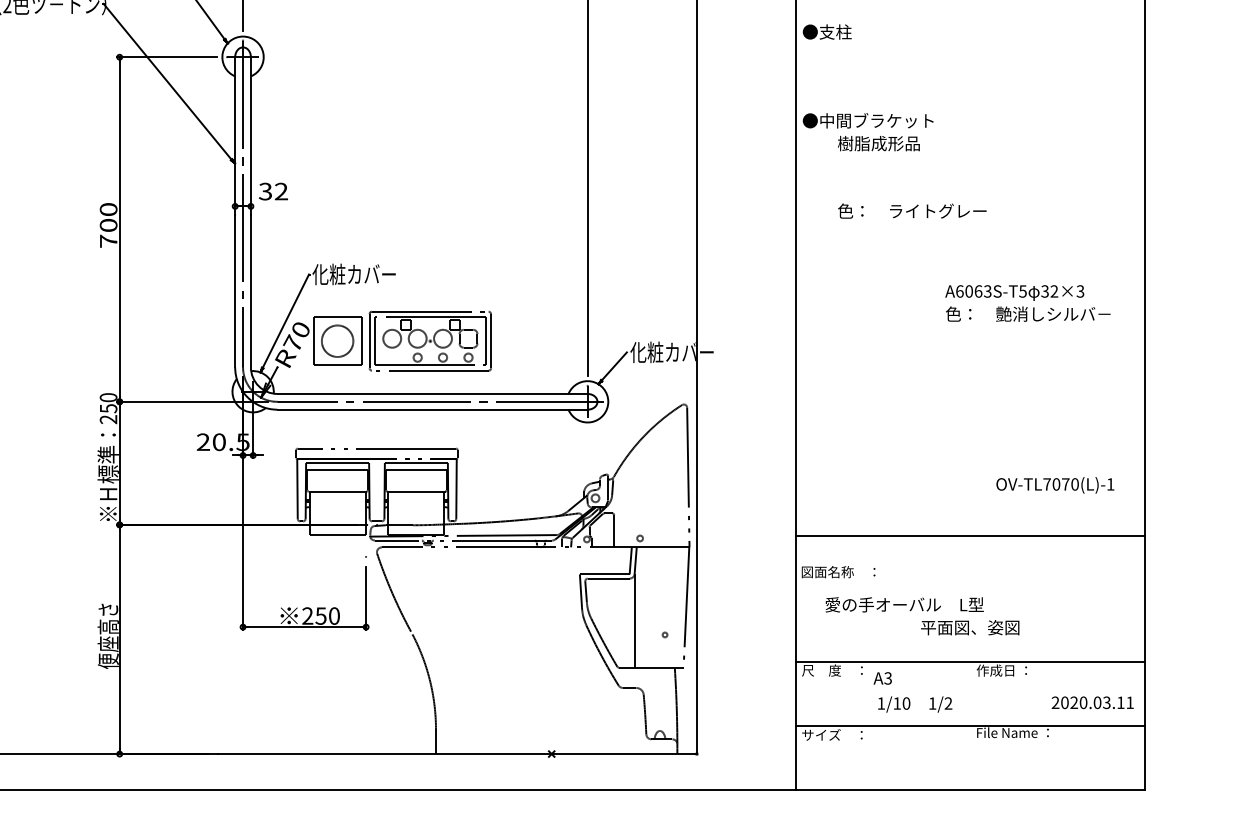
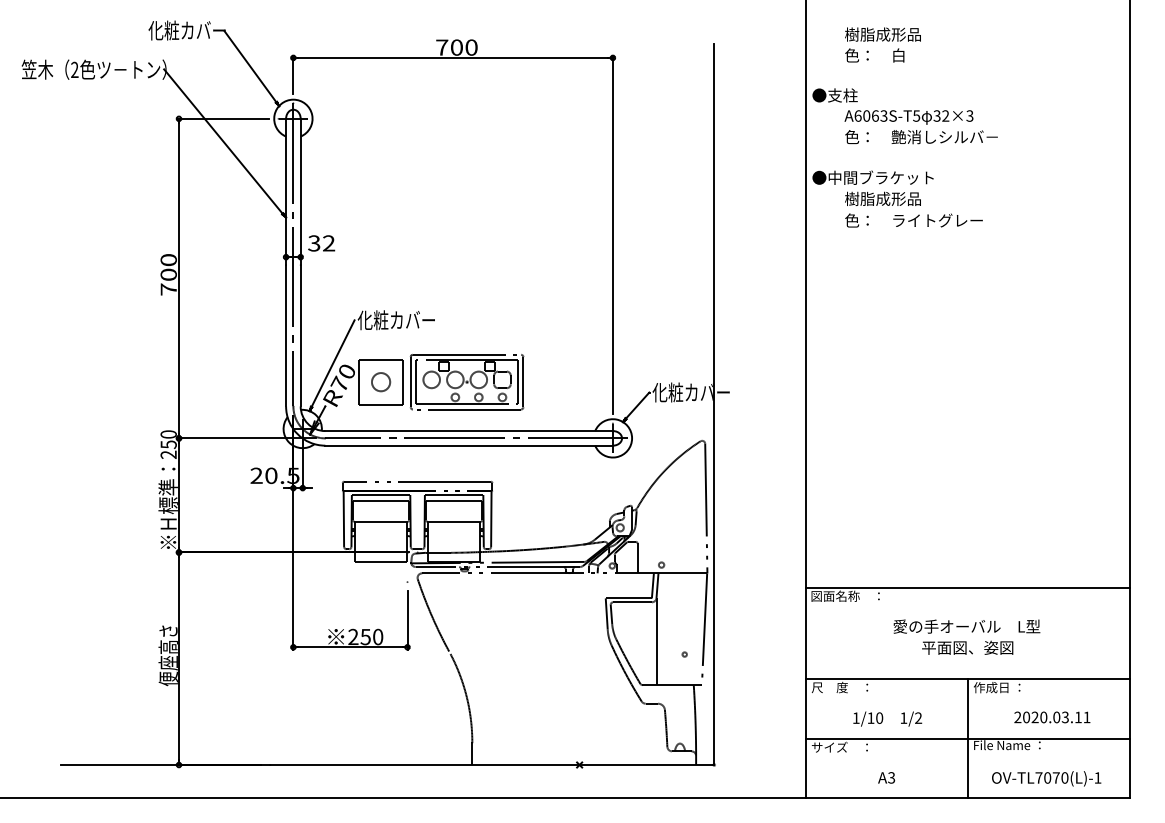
text: (911, 211) -> (913, 220), moved
text: (1027, 303) -> (920, 127), moved
circle: (336, 341) -> (380, 382), size x0.62
text: (1055, 485) -> (1046, 778), moved
line: (970, 536) -> (967, 588), moved
text: (904, 604) -> (966, 626), moved
text: (882, 678) -> (886, 777), moved
text: (1092, 702) -> (1052, 717), moved
text: (915, 703) -> (887, 718), moved
line: (971, 725) -> (968, 738), added

